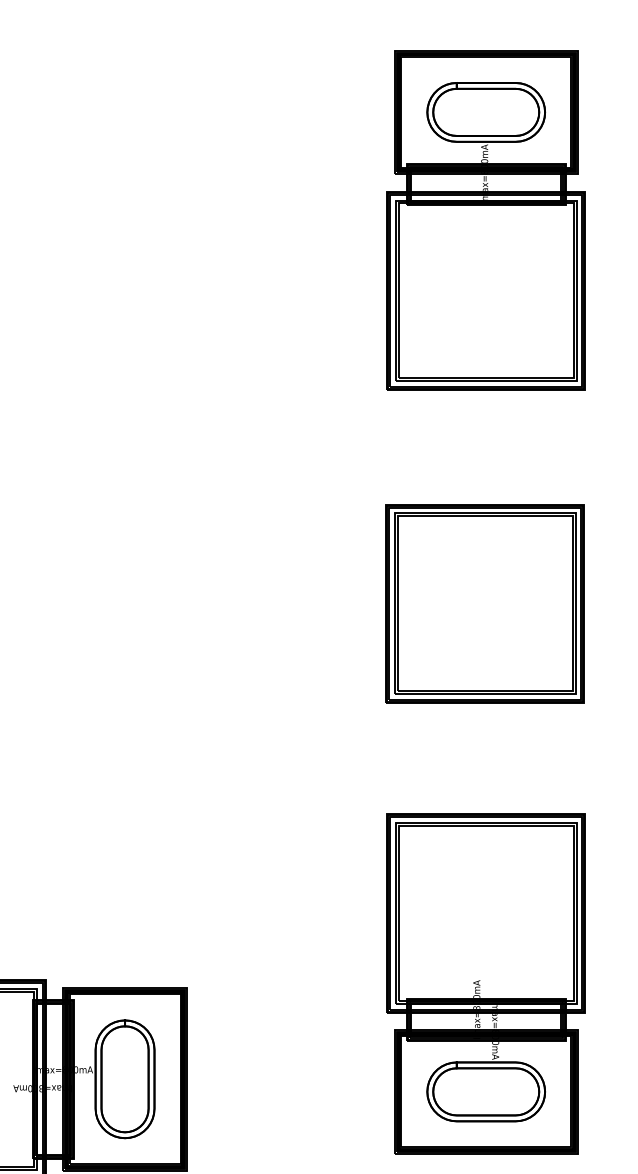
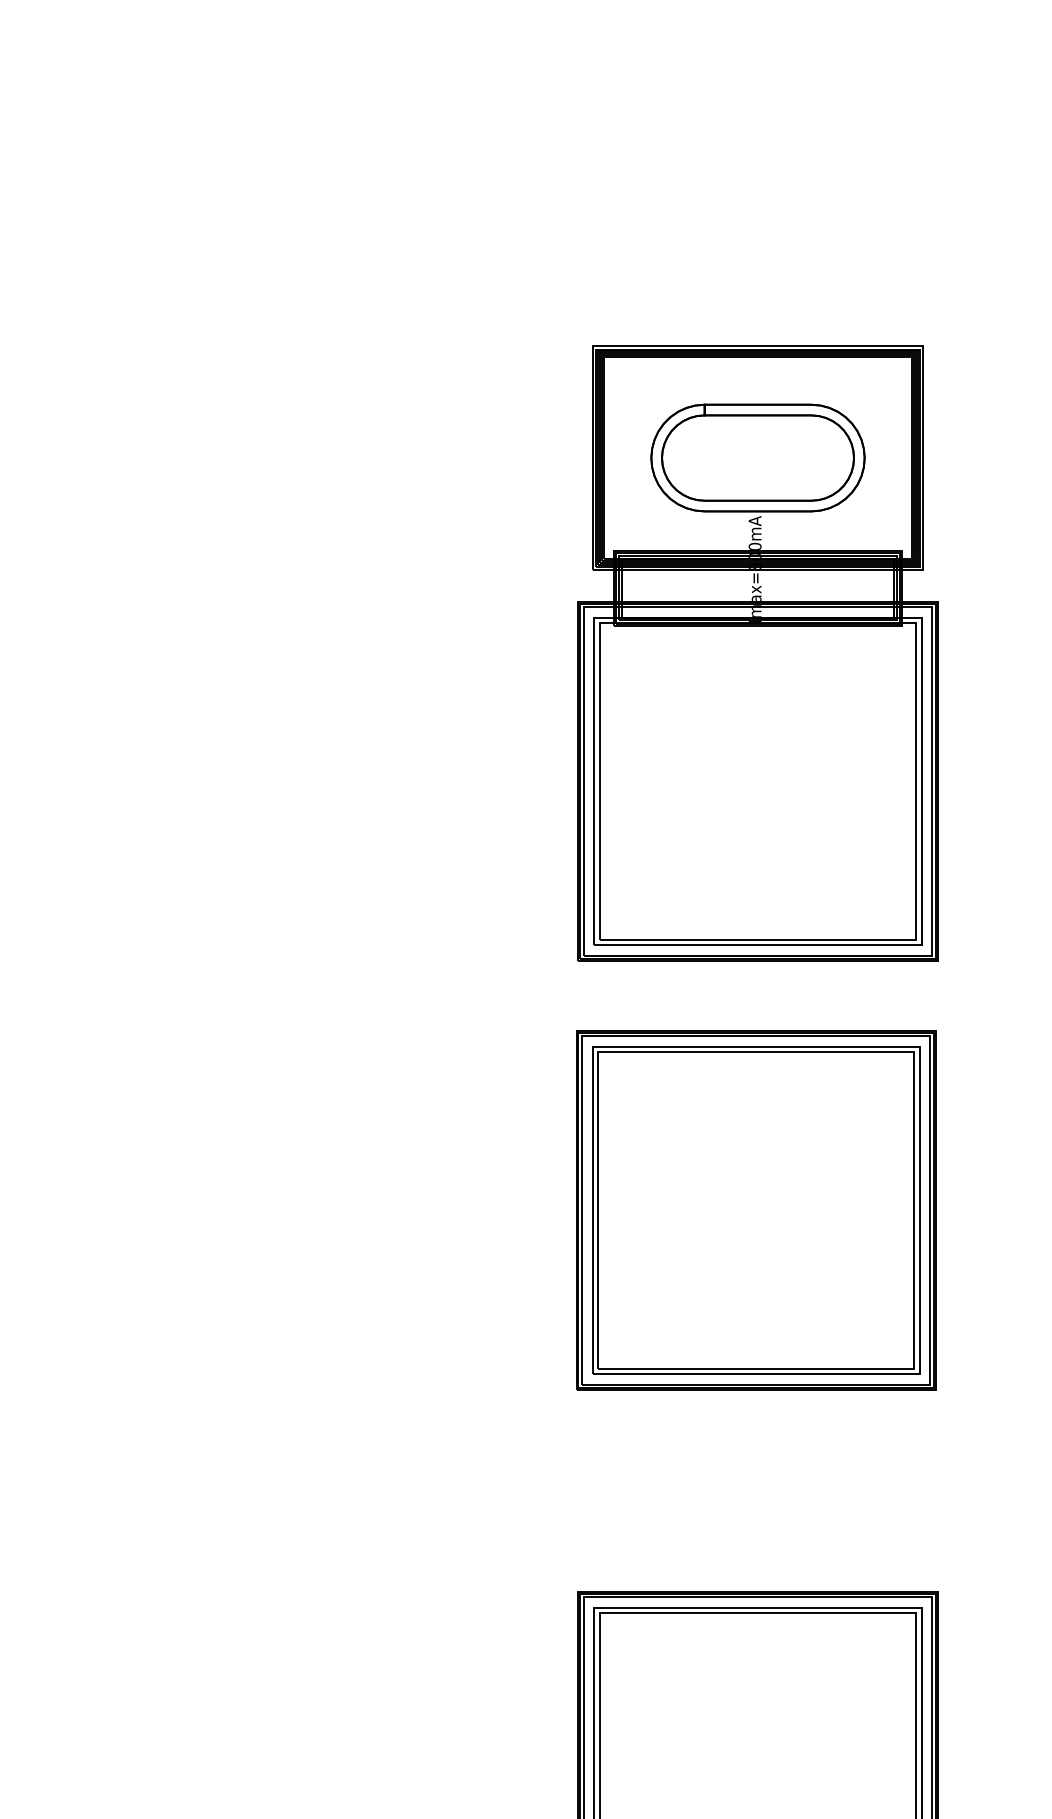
part: (485, 220) -> (756, 653), moved

